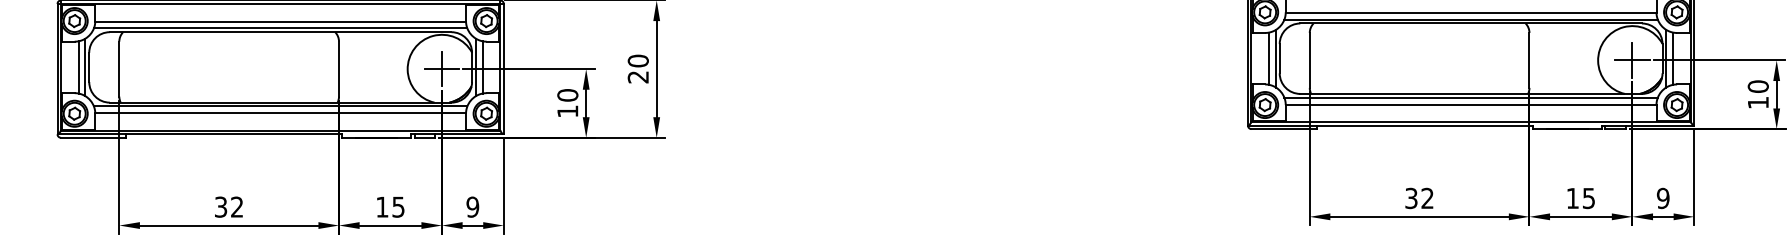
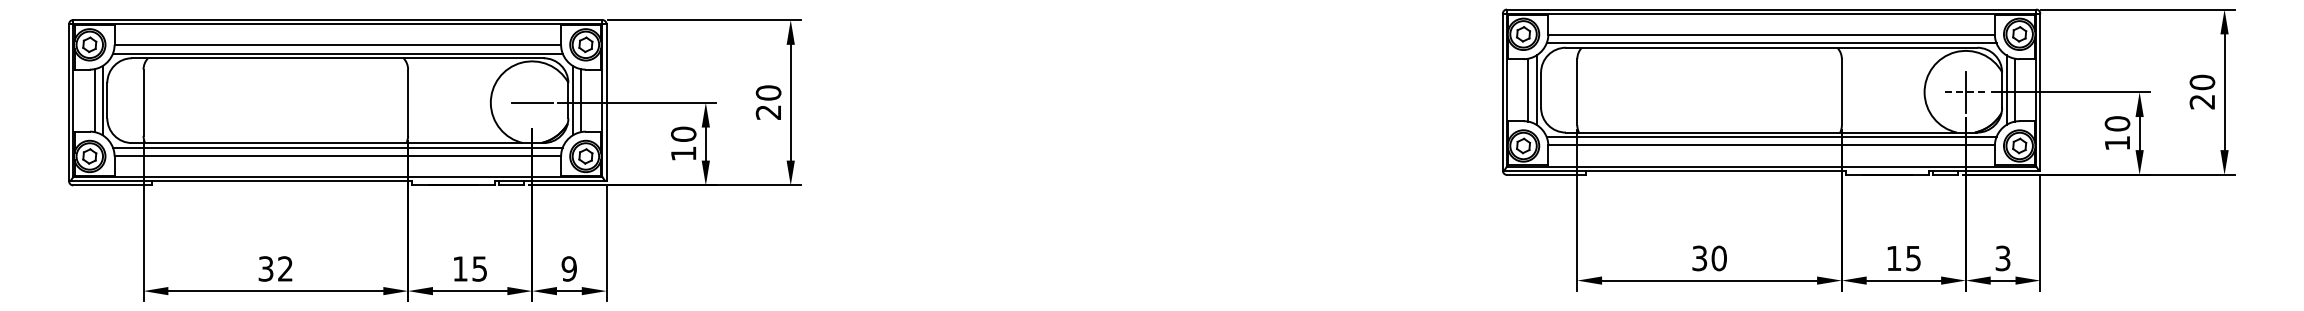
line: (1632, 60) -> (1965, 92), solid -> dashed
line: (442, 68) -> (532, 102), removed
text: (1427, 198) -> (1718, 258), 32 -> 30
text: (1662, 198) -> (2002, 258), 9 -> 3

